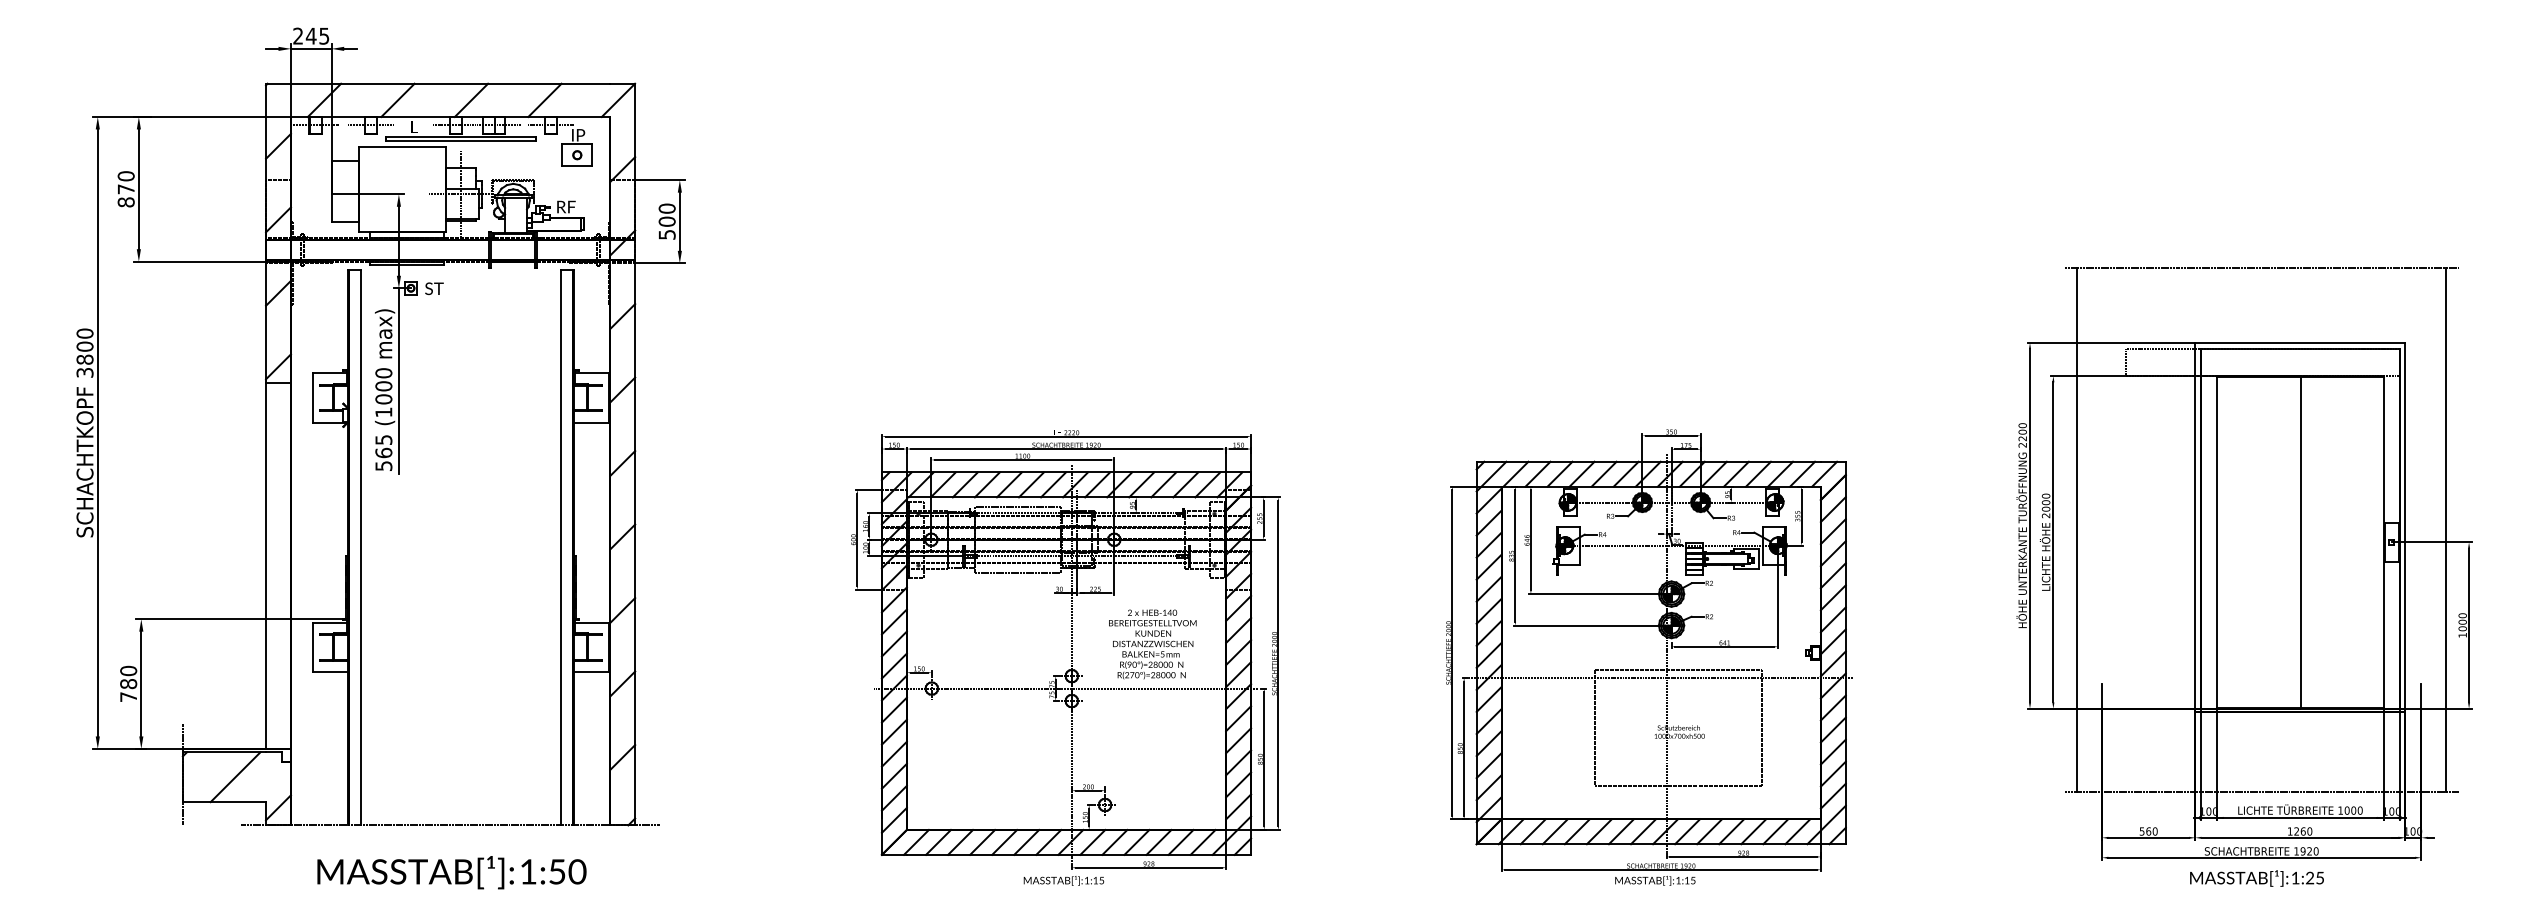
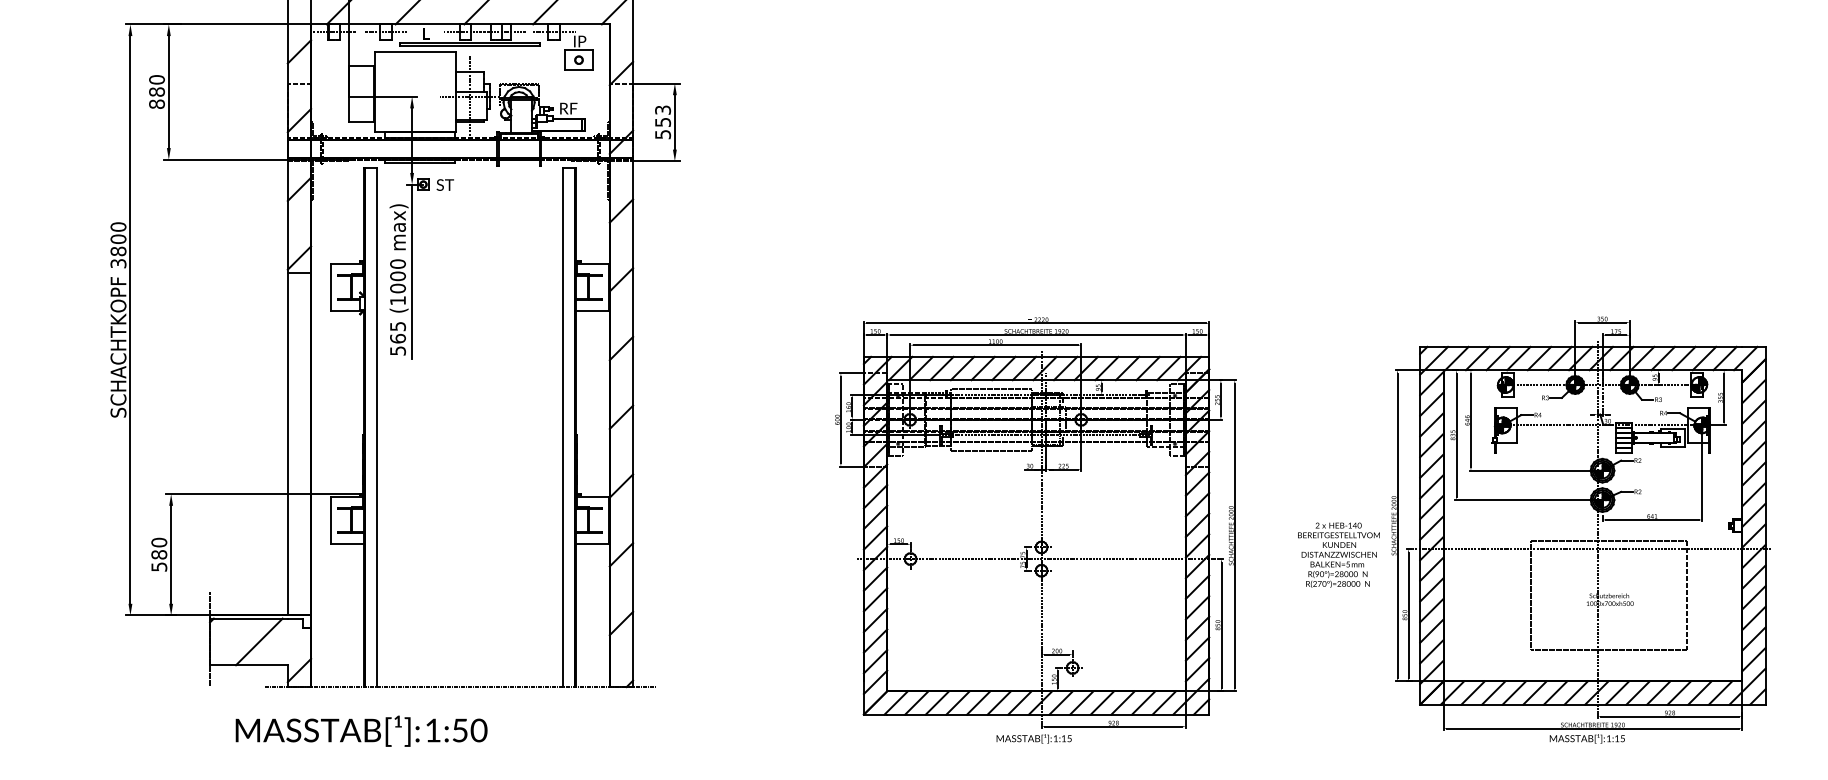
text: (125, 189) -> (156, 92), 870 -> 880
text: (666, 214) -> (662, 115), 500 -> 553
text: (1152, 644) -> (1338, 555), moved
text: (128, 696) -> (159, 566), 780 -> 580
text: (451, 872) -> (361, 731), moved

